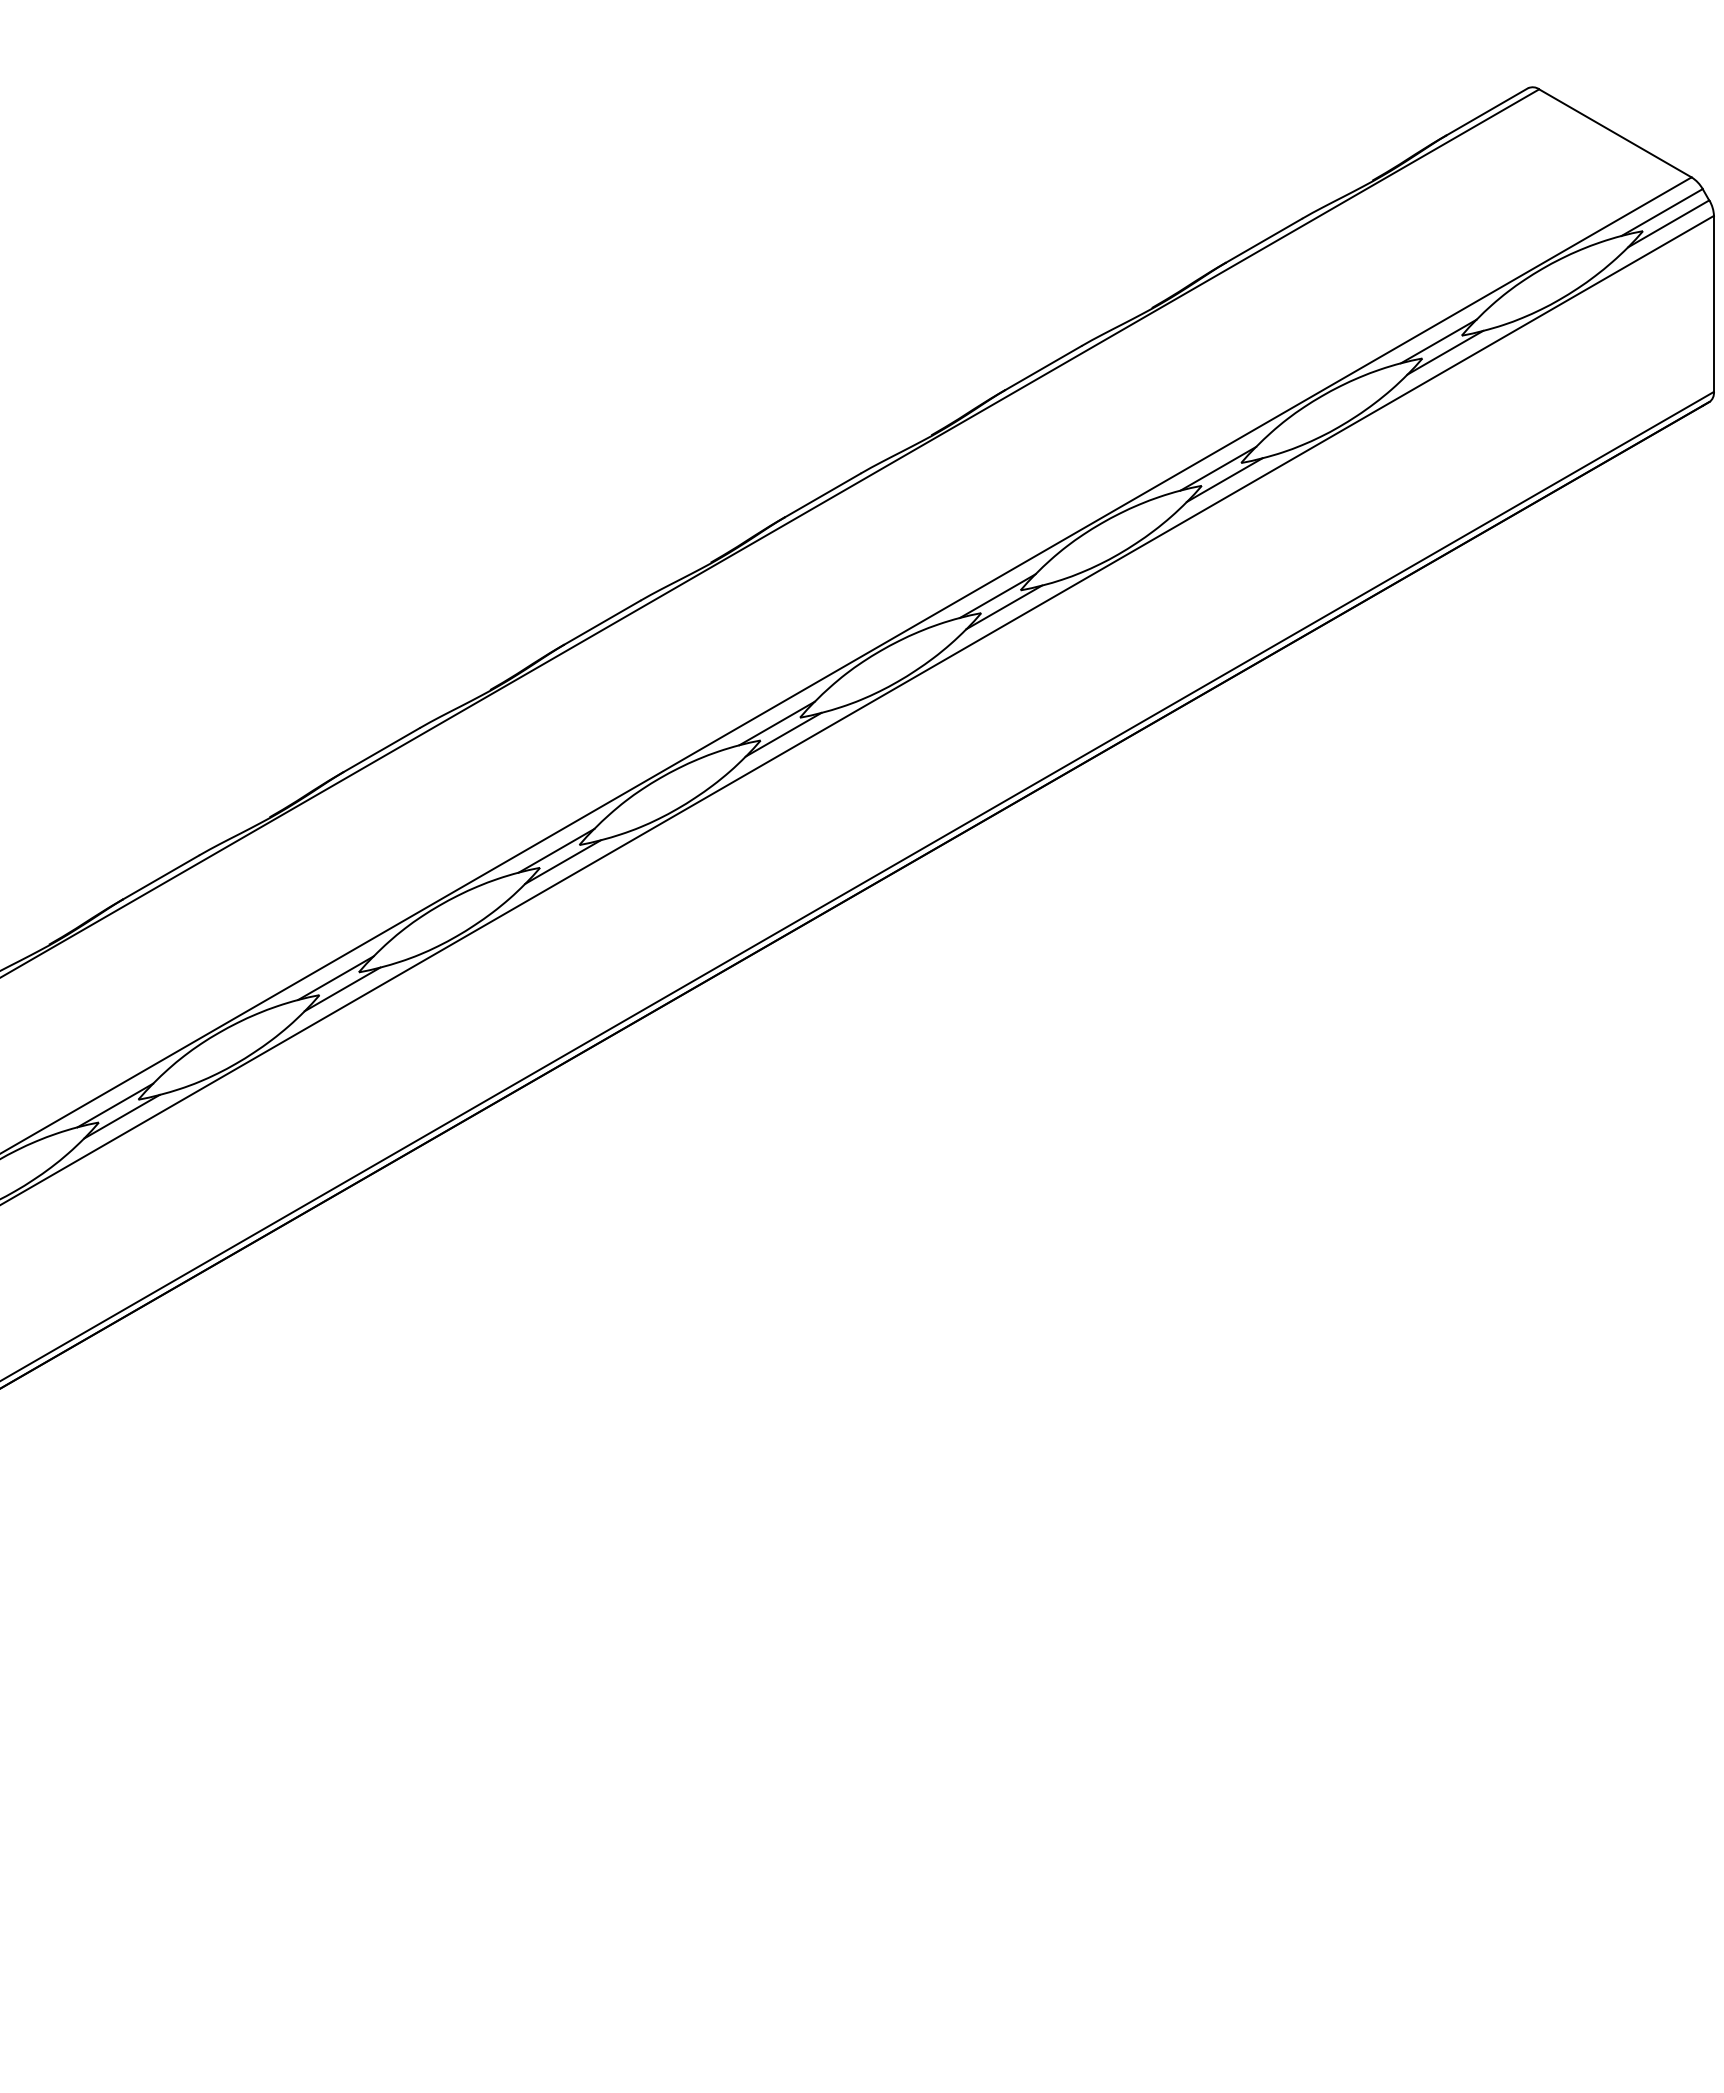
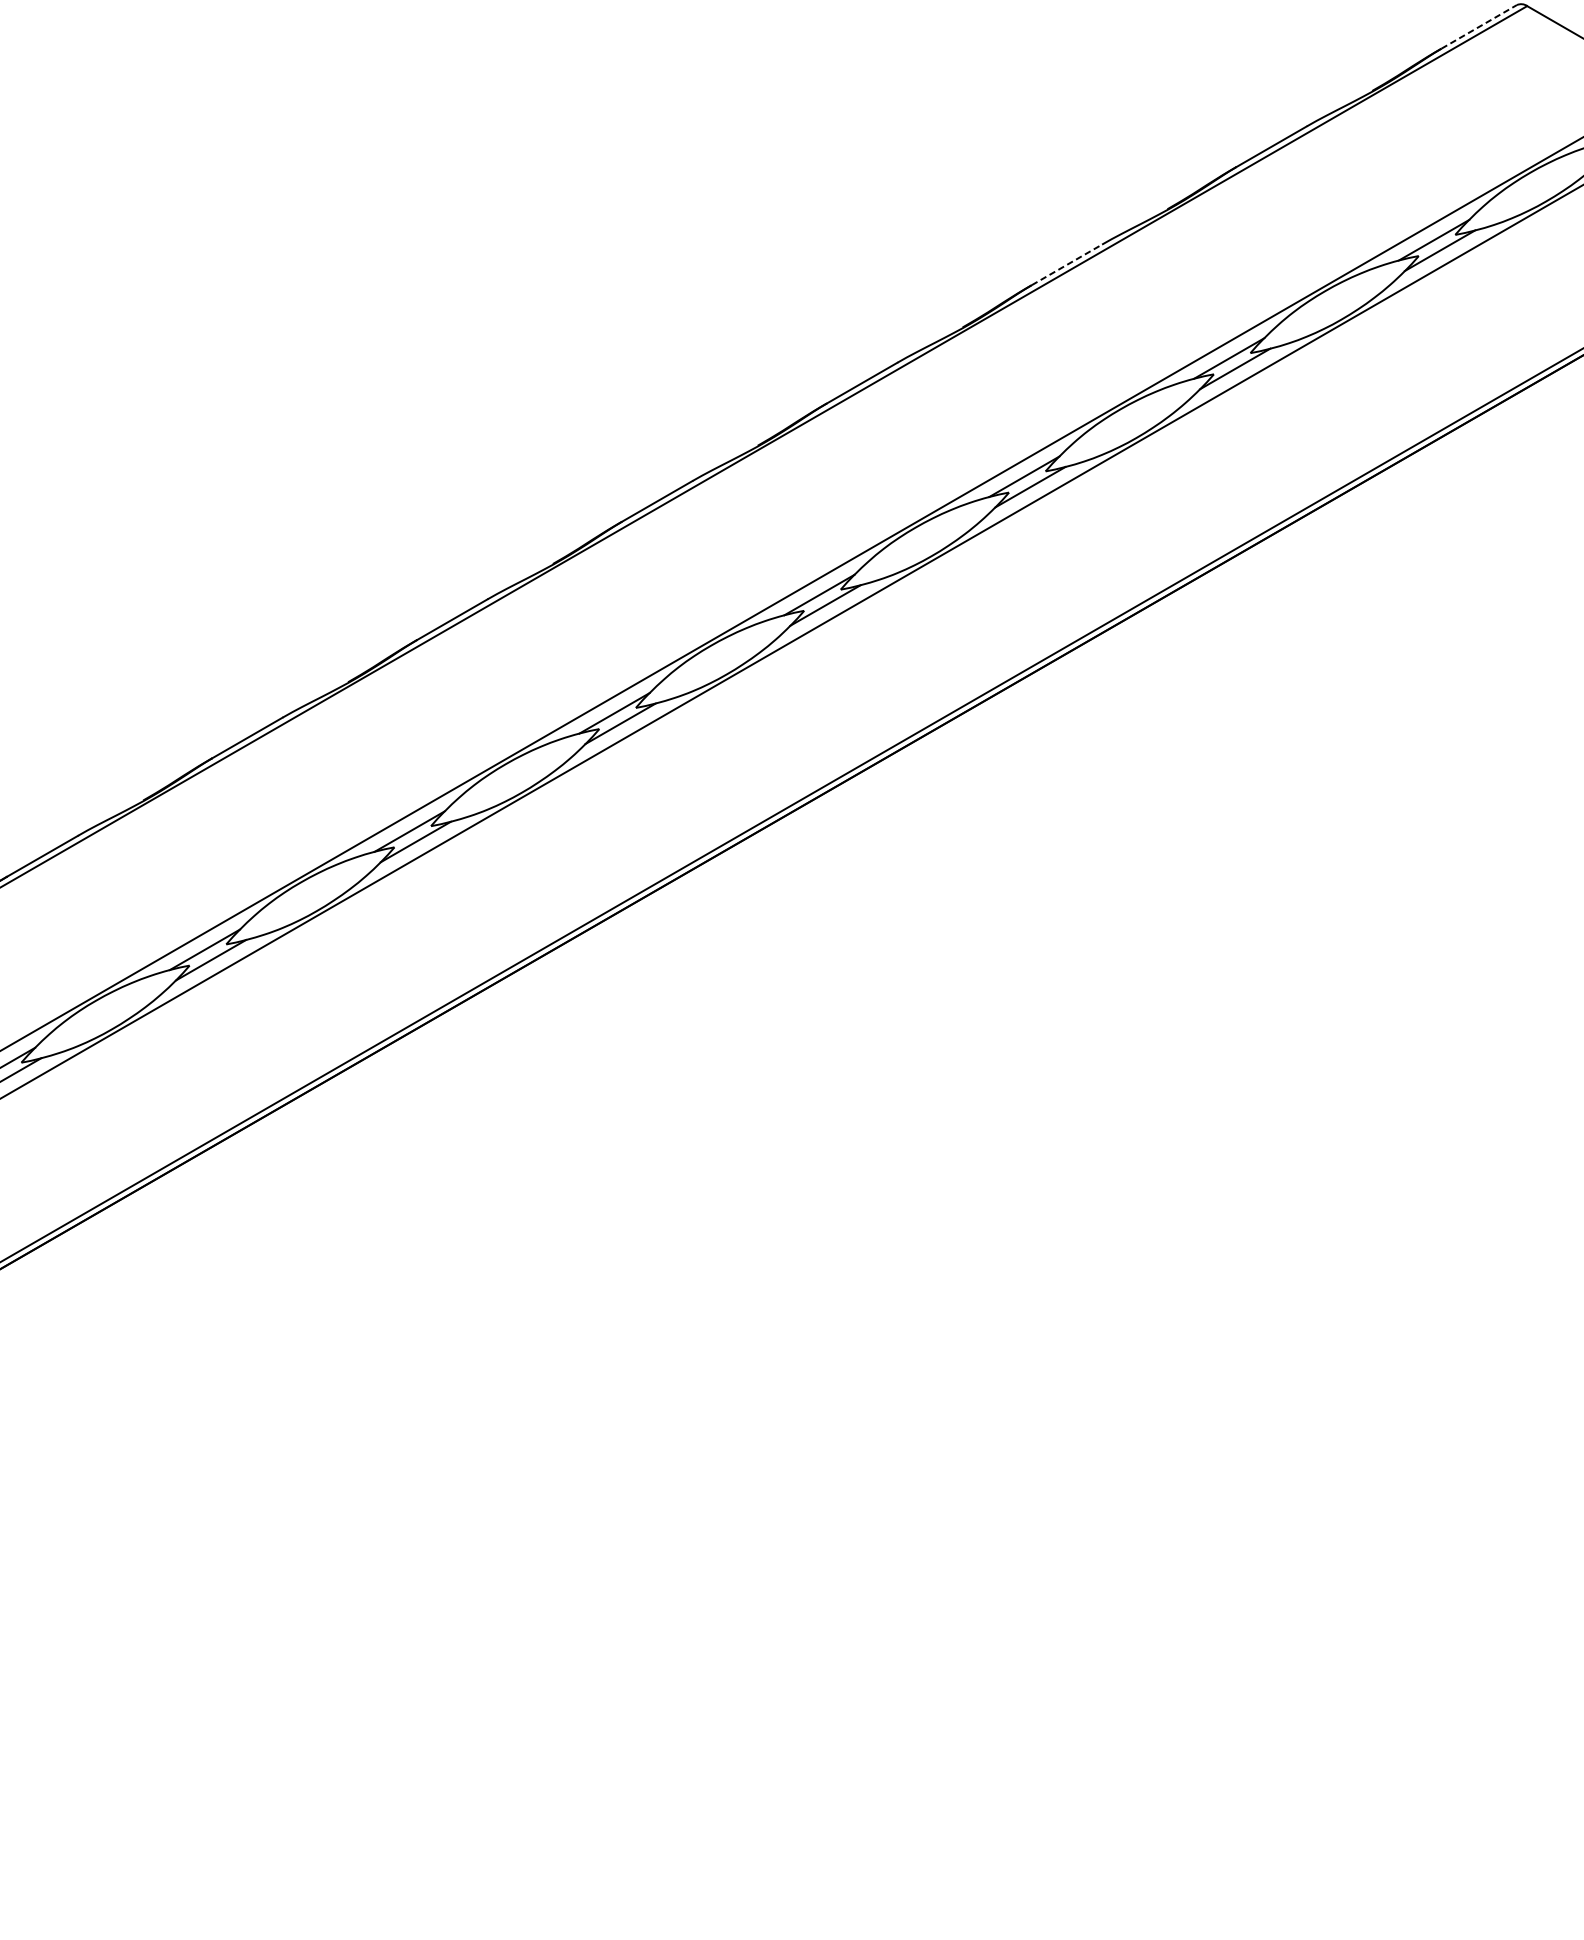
line: (1487, 111) -> (1479, 26), solid -> dashed
line: (1043, 368) -> (1066, 265), solid -> dashed

